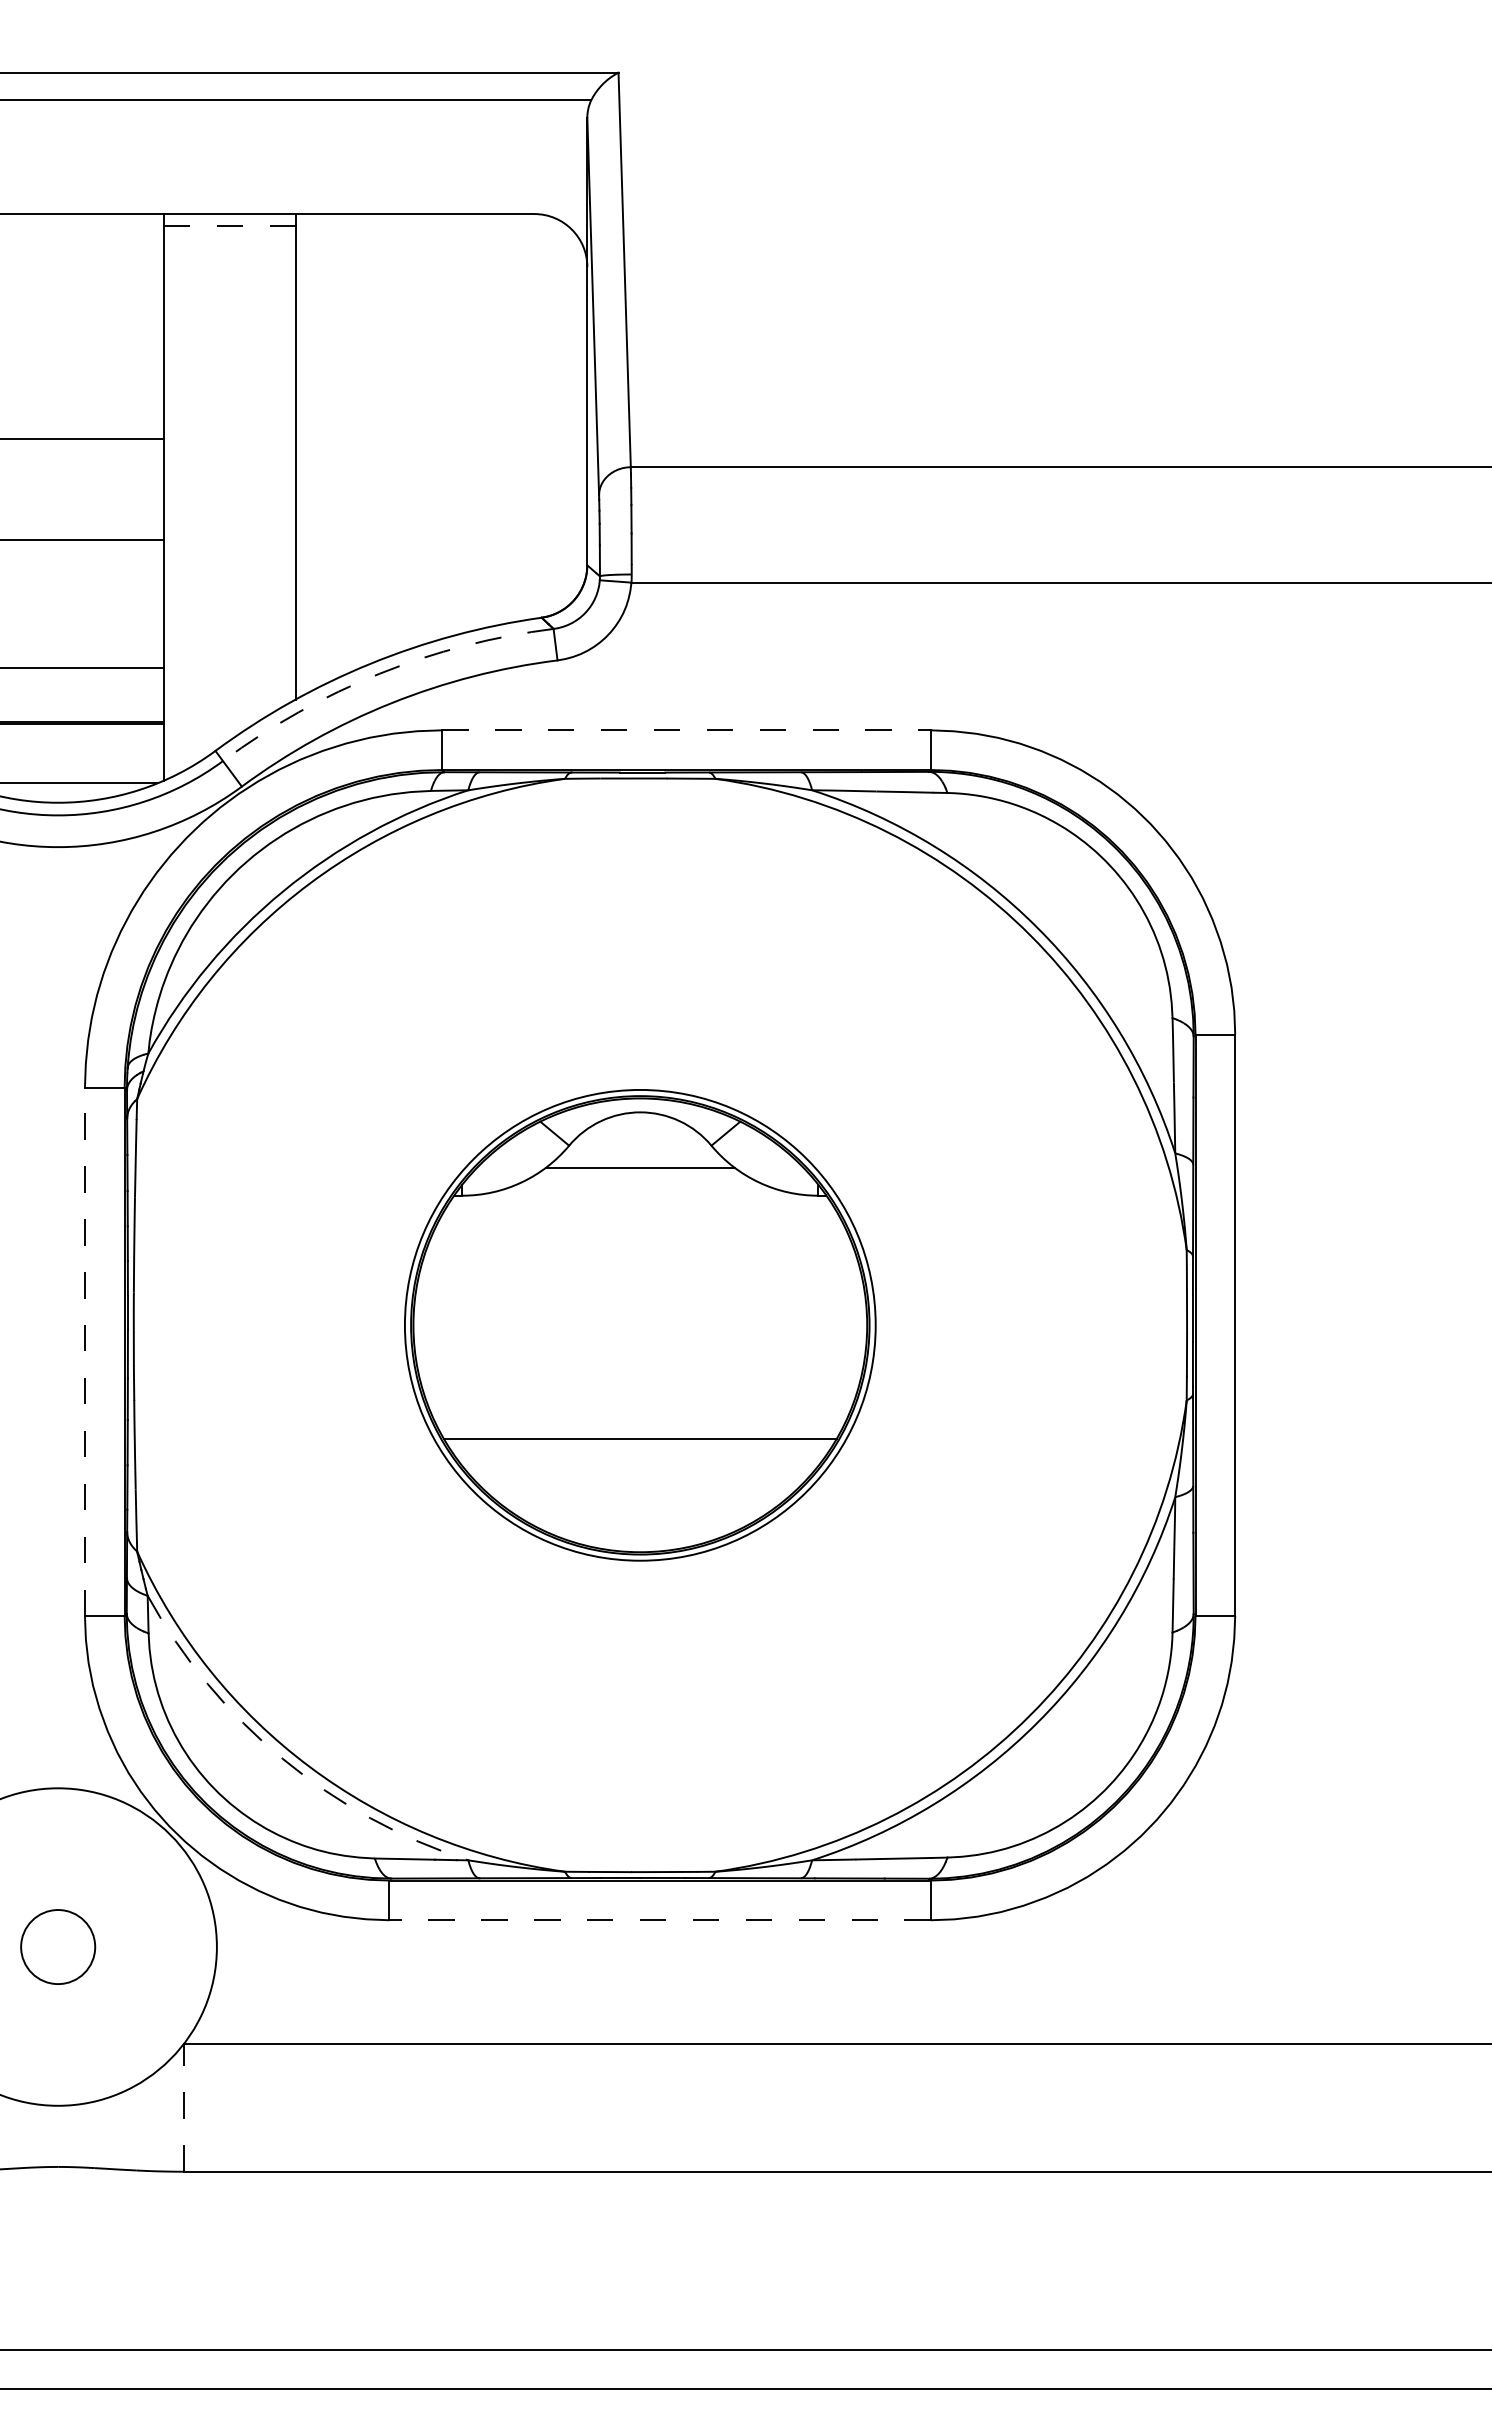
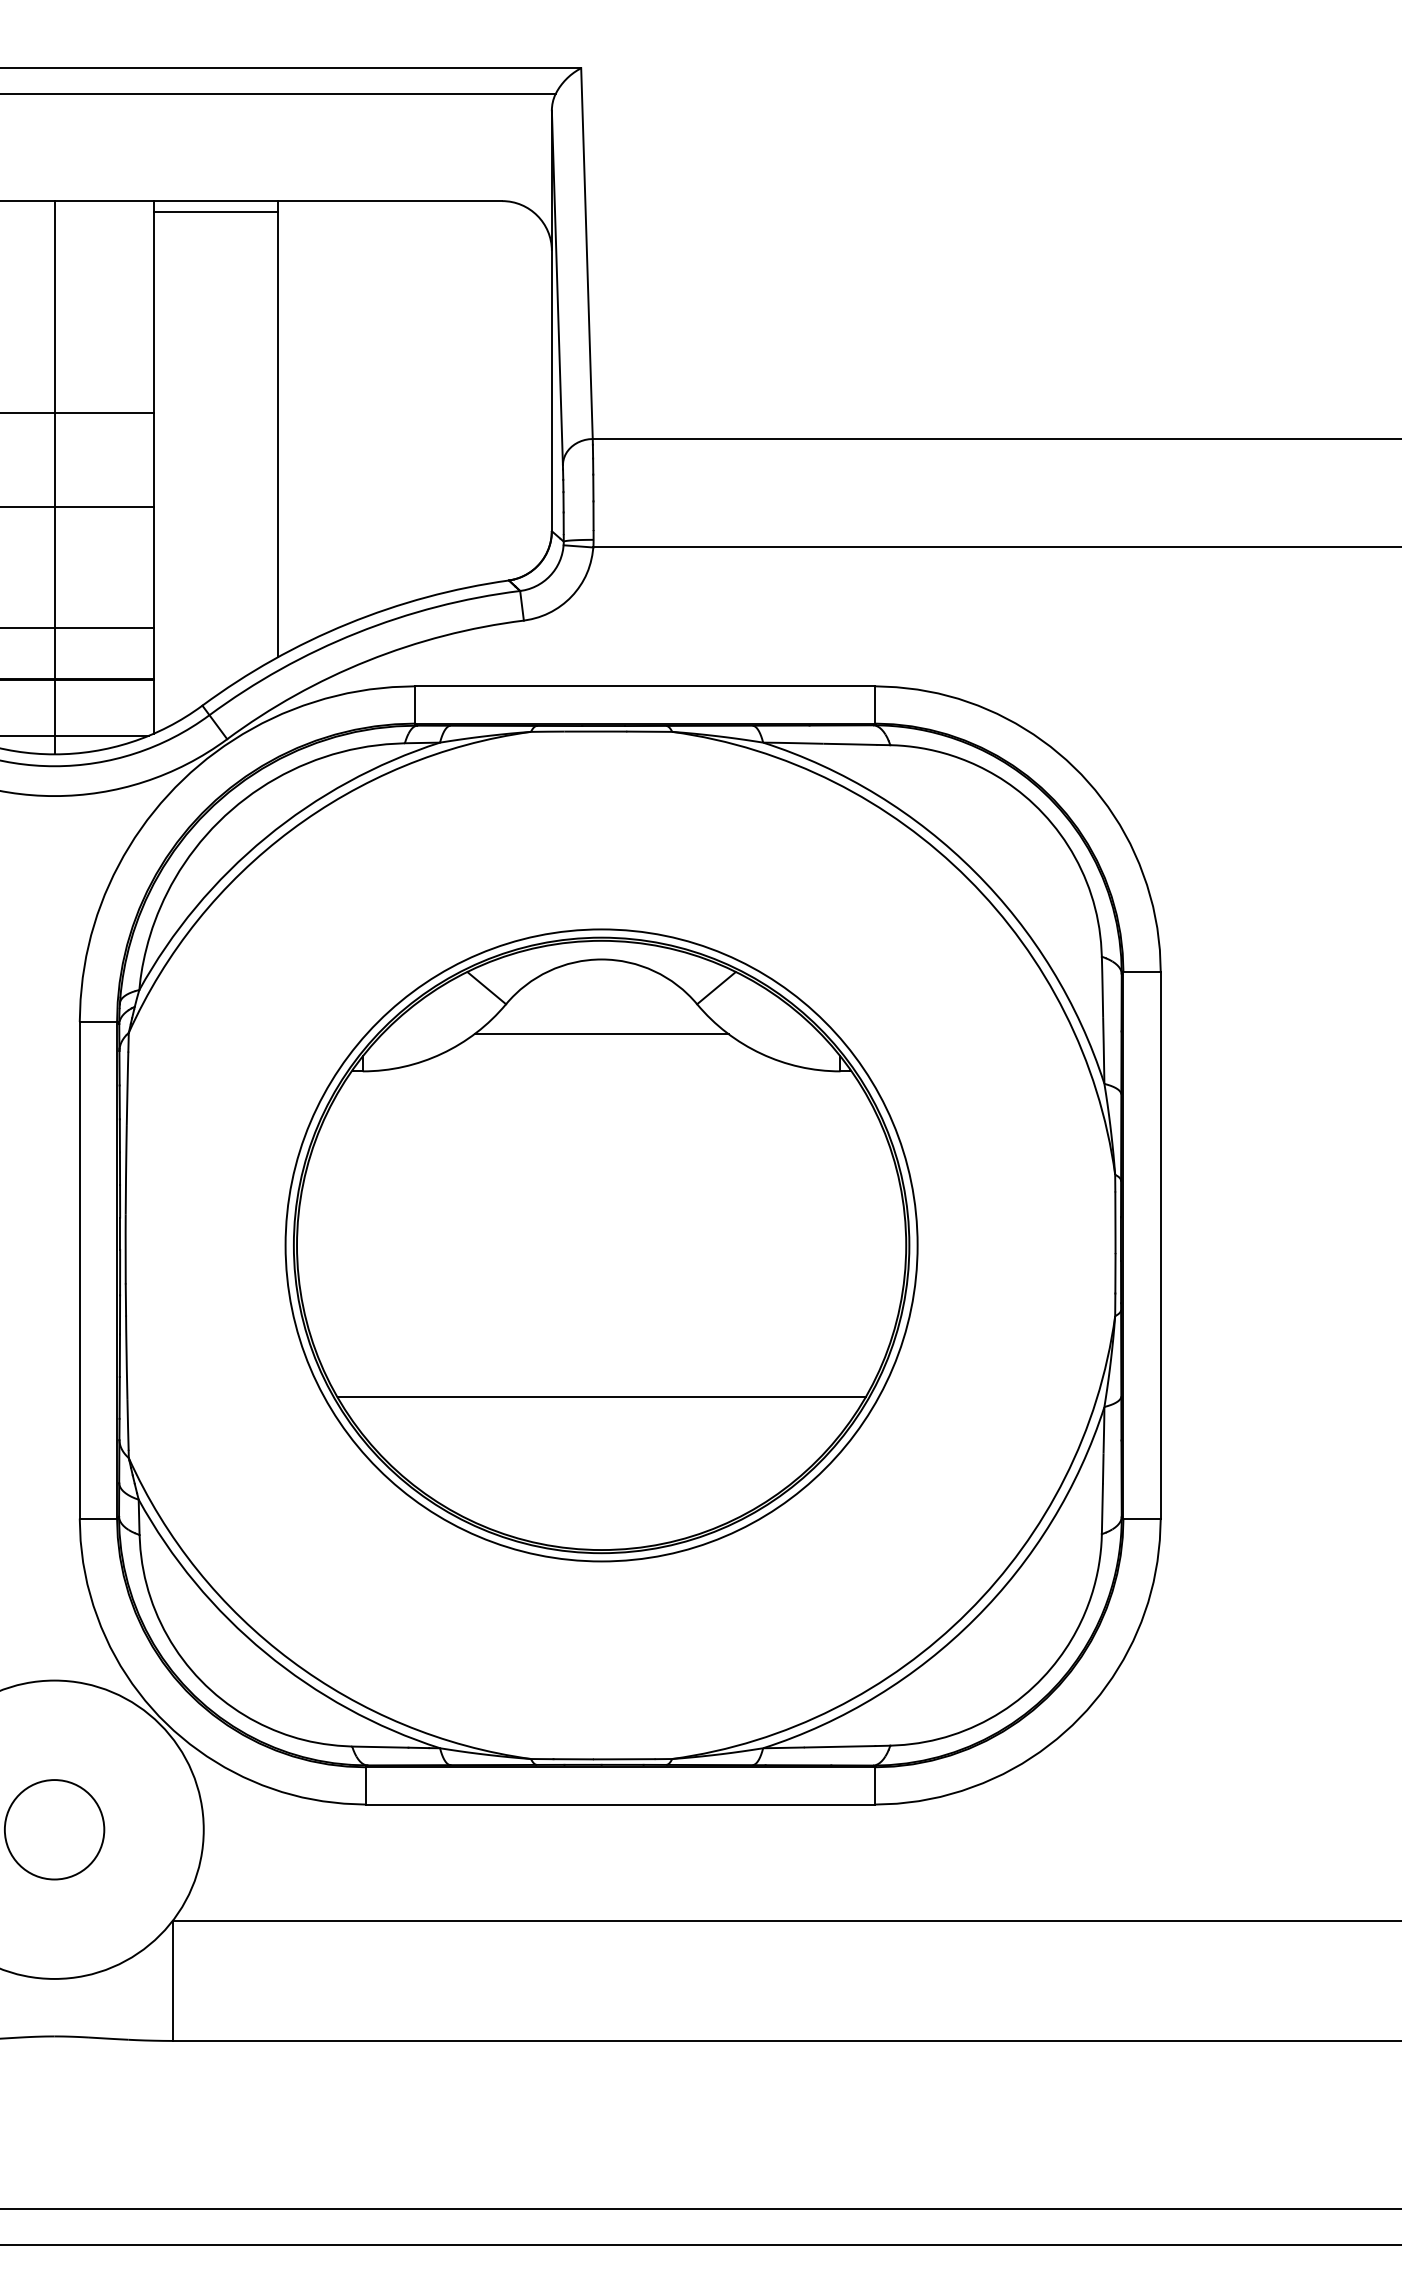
line: (230, 225) -> (216, 211), dashed -> solid
line: (58, 508) -> (54, 477), added
arc: (379, 673) -> (356, 632), dashed -> solid
line: (687, 730) -> (646, 686), dashed -> solid
part: (640, 1325) -> (601, 1245), size x1.43
line: (84, 1351) -> (79, 1270), dashed -> solid
arc: (282, 1758) -> (265, 1652), dashed -> solid
line: (660, 1920) -> (620, 1804), dashed -> solid
circle: (58, 1946) -> (54, 1829), size x1.43
line: (183, 2107) -> (172, 1980), dashed -> solid

